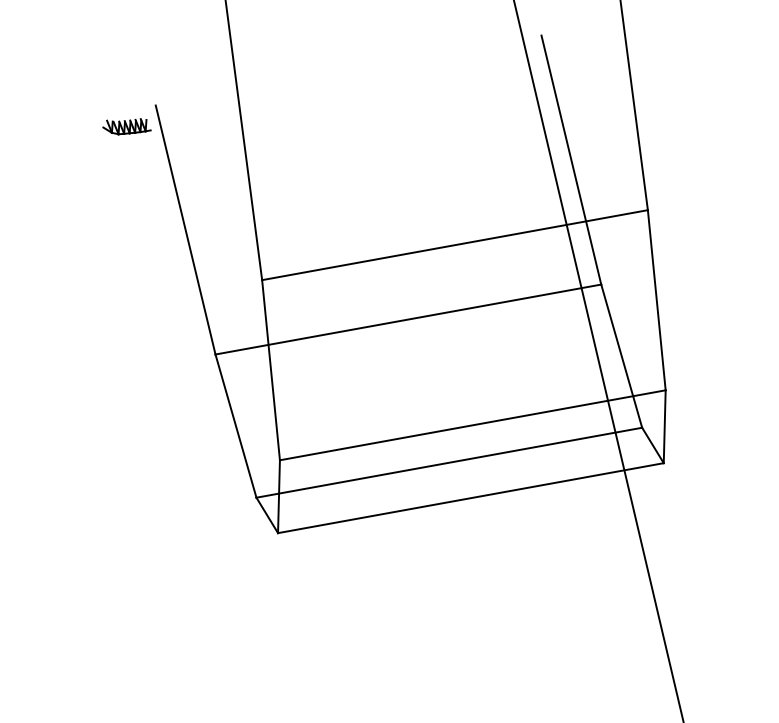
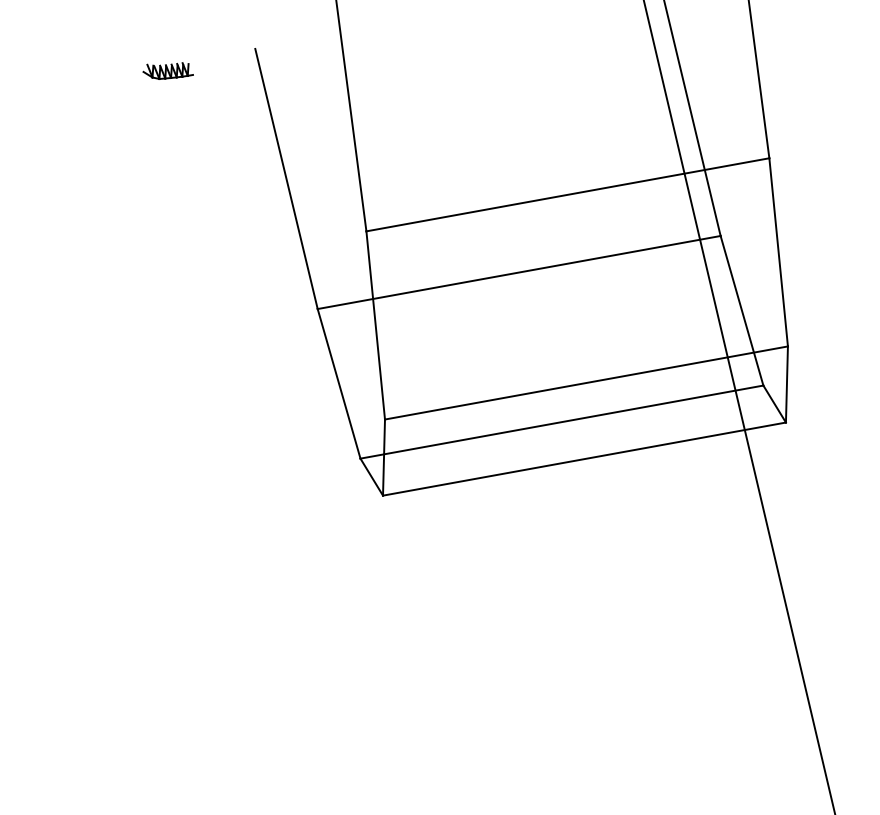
part: (126, 126) -> (167, 70), moved

